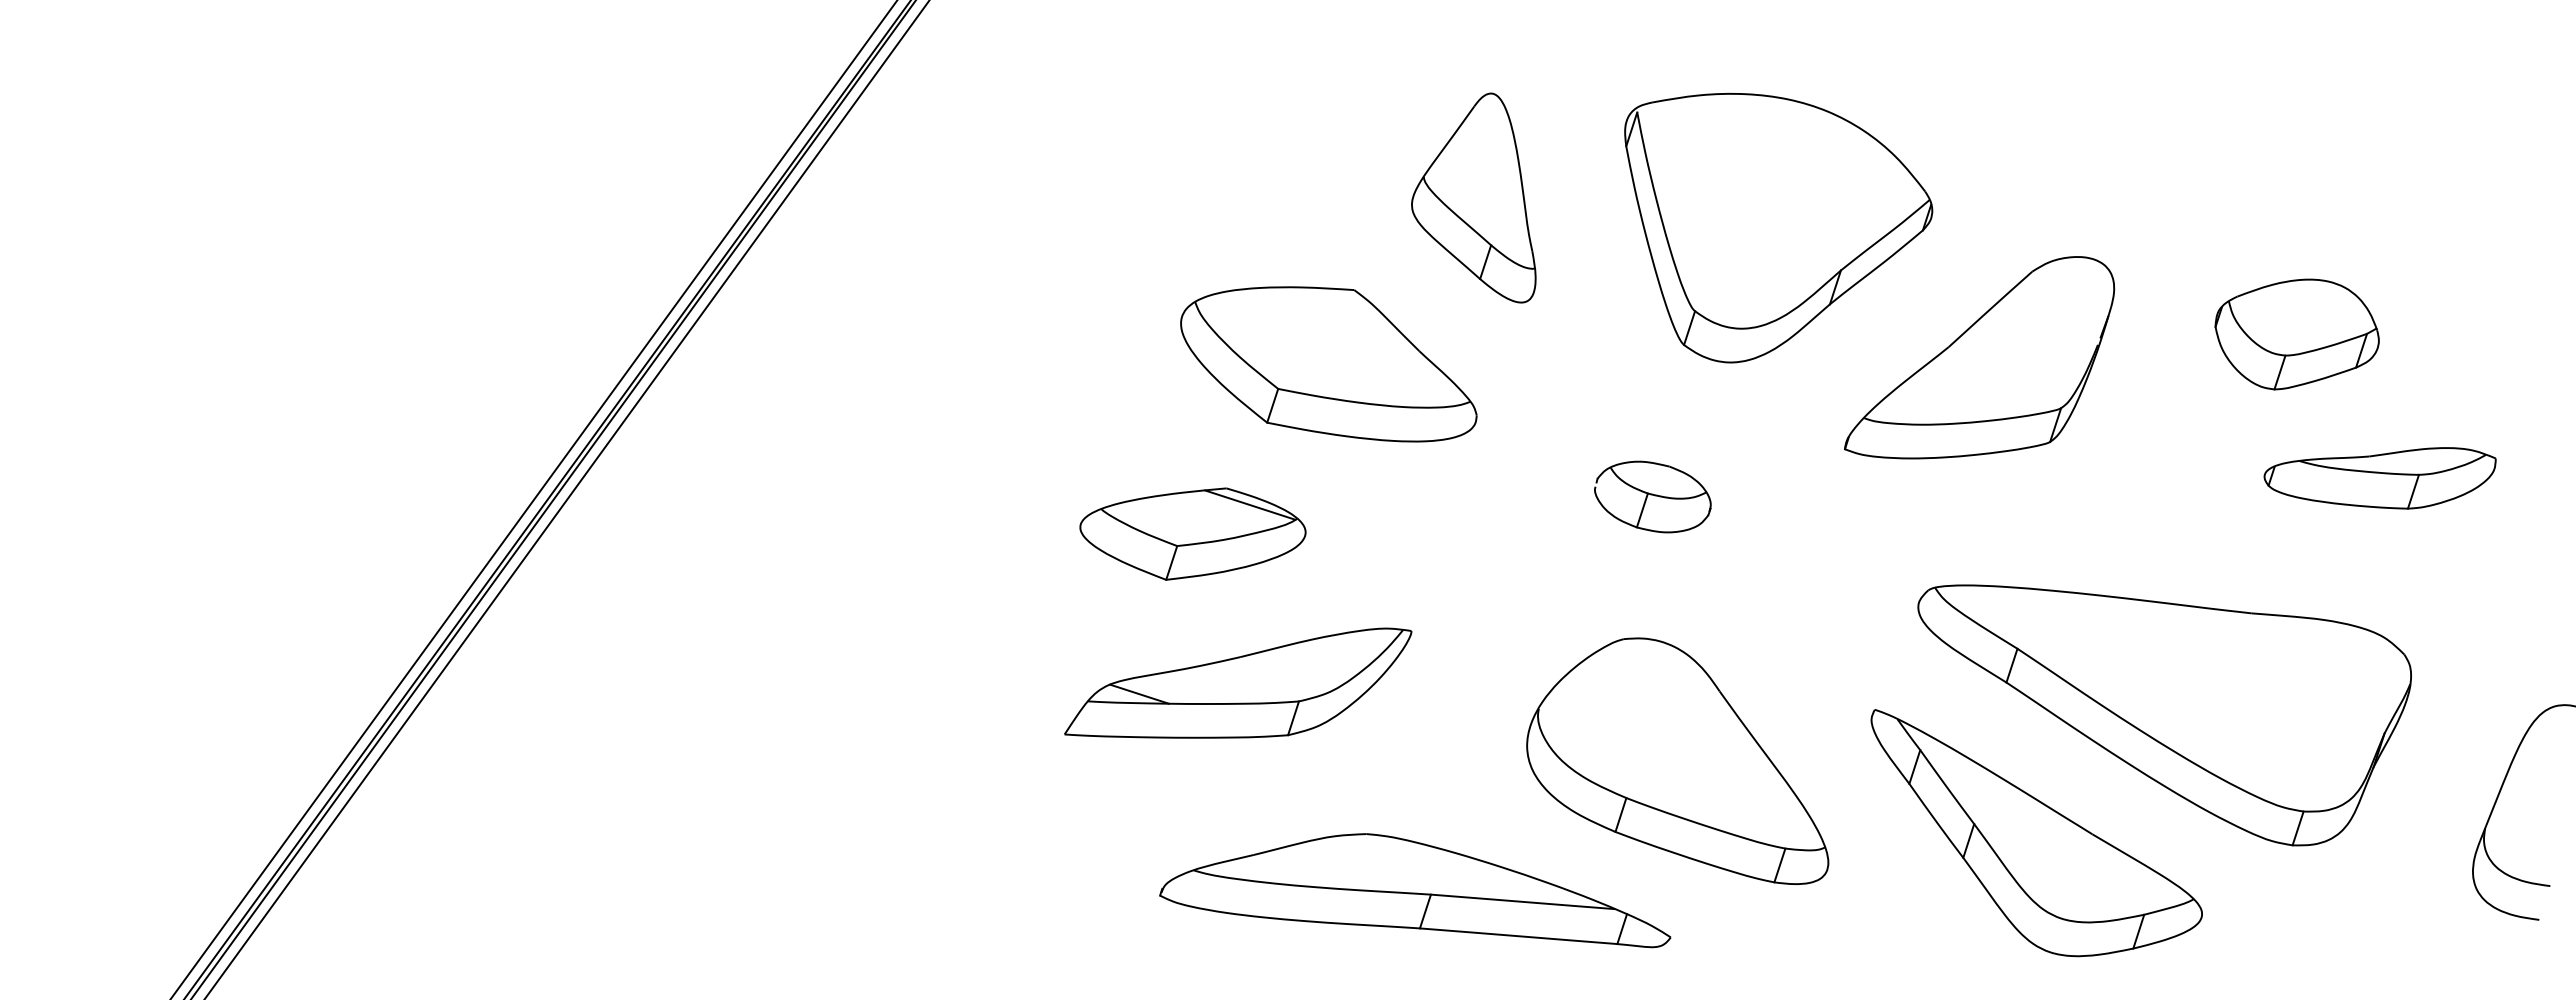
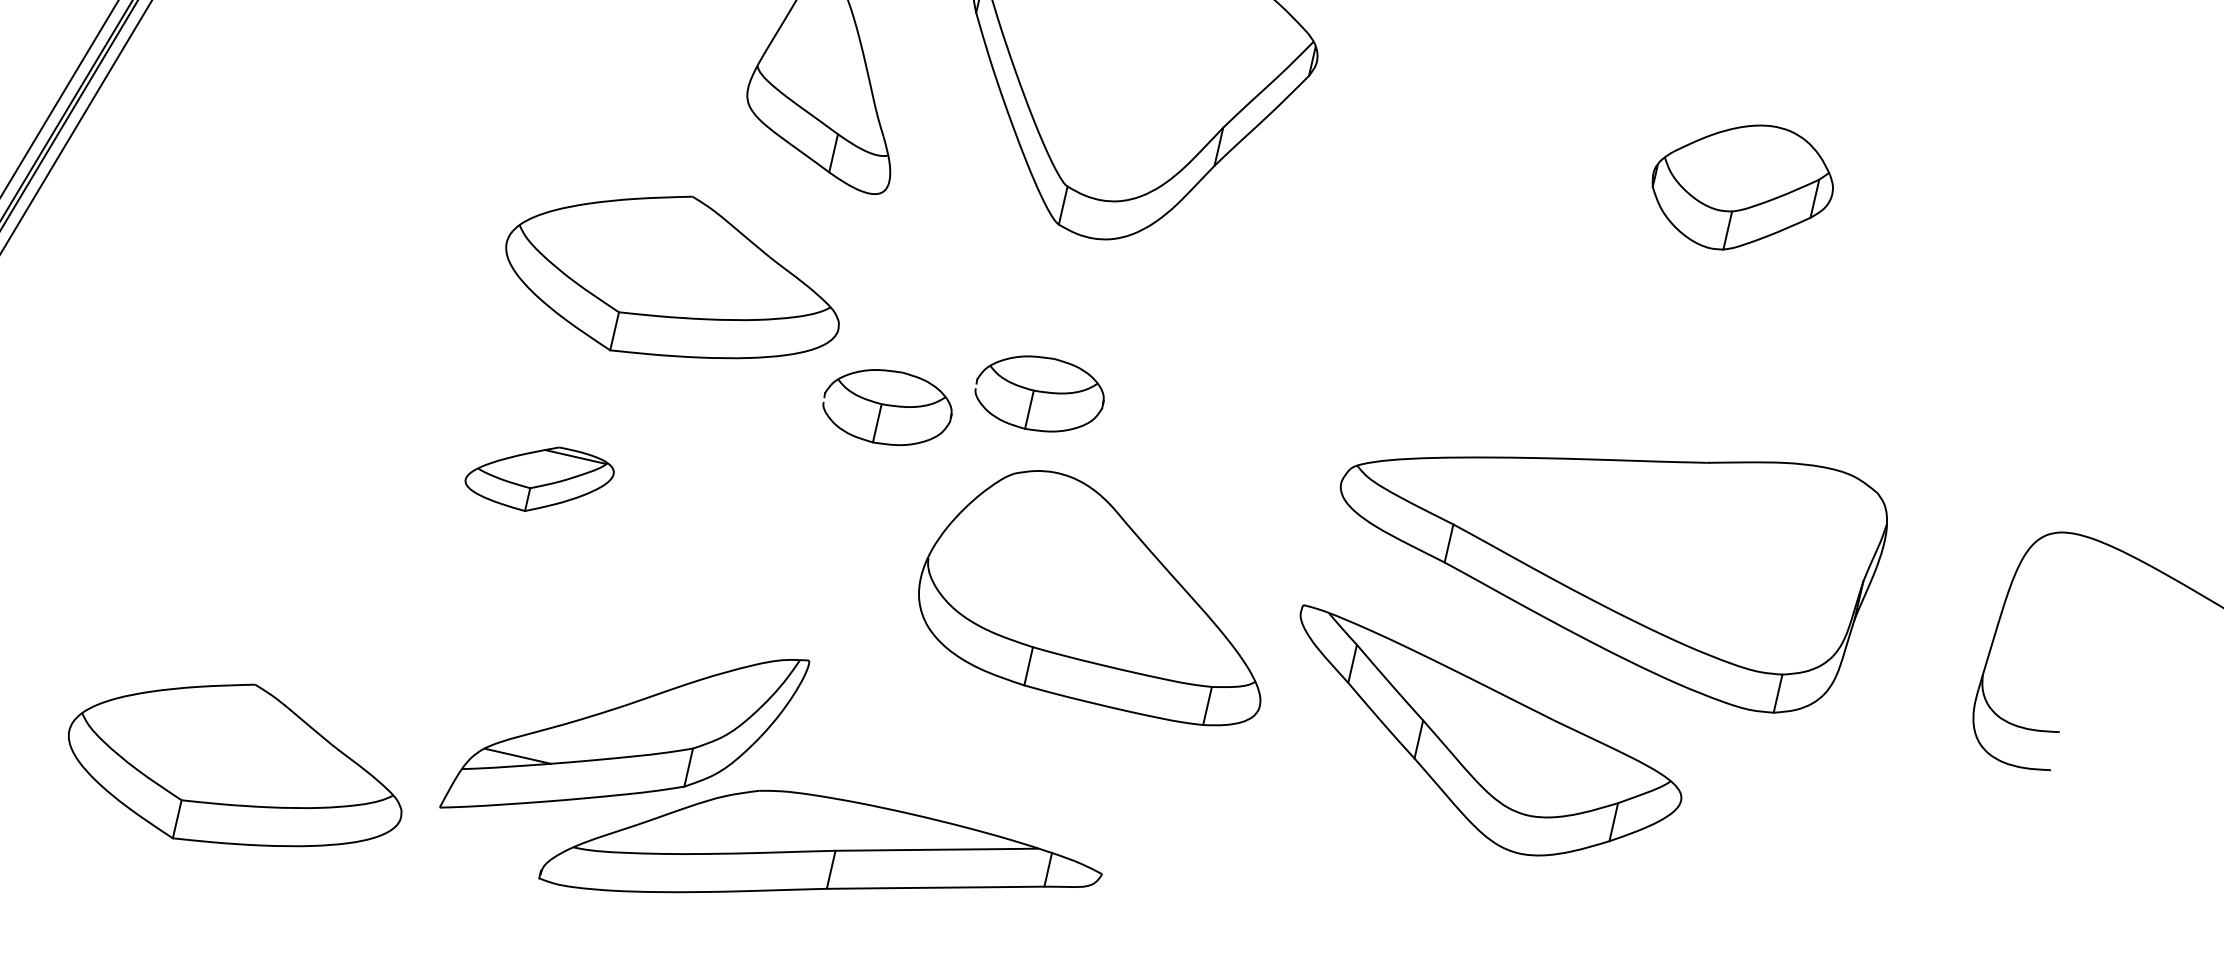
part: (2296, 334) -> (1742, 187), moved
part: (1979, 357) -> (1383, 209), removed
part: (2379, 478) -> (1832, 302), removed
part: (1513, 496) -> (886, 407), added
part: (1192, 533) -> (539, 478), size x0.6
part: (1238, 682) -> (624, 733), moved
part: (1677, 760) -> (1085, 601), moved
part: (892, 771) -> (234, 768), added

